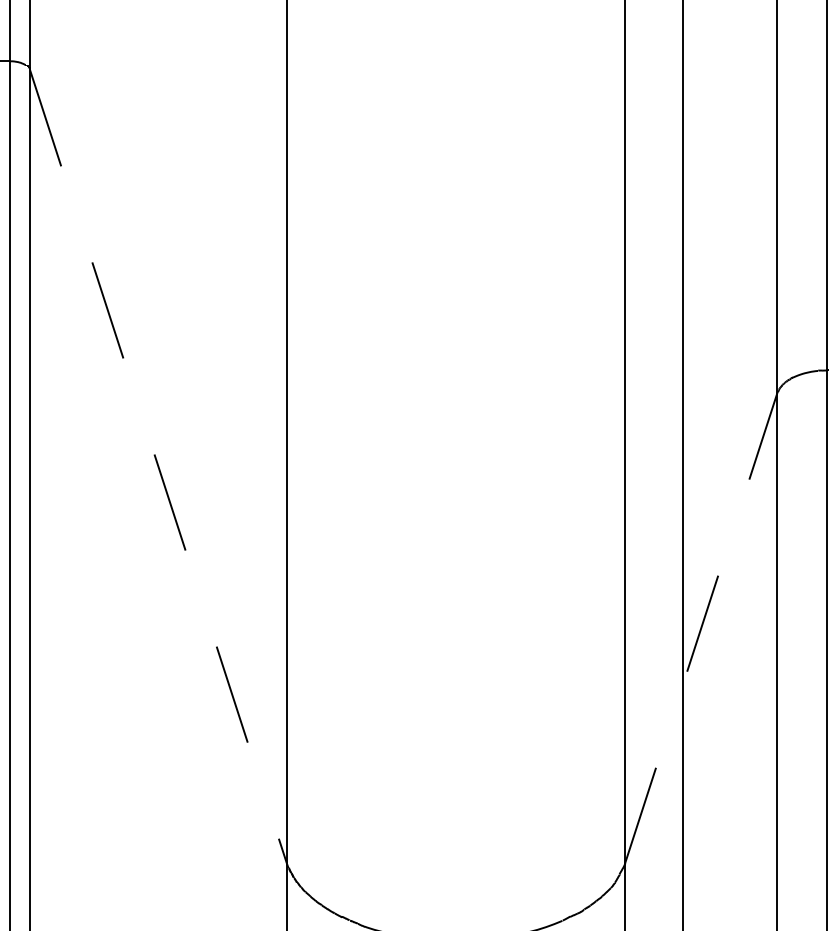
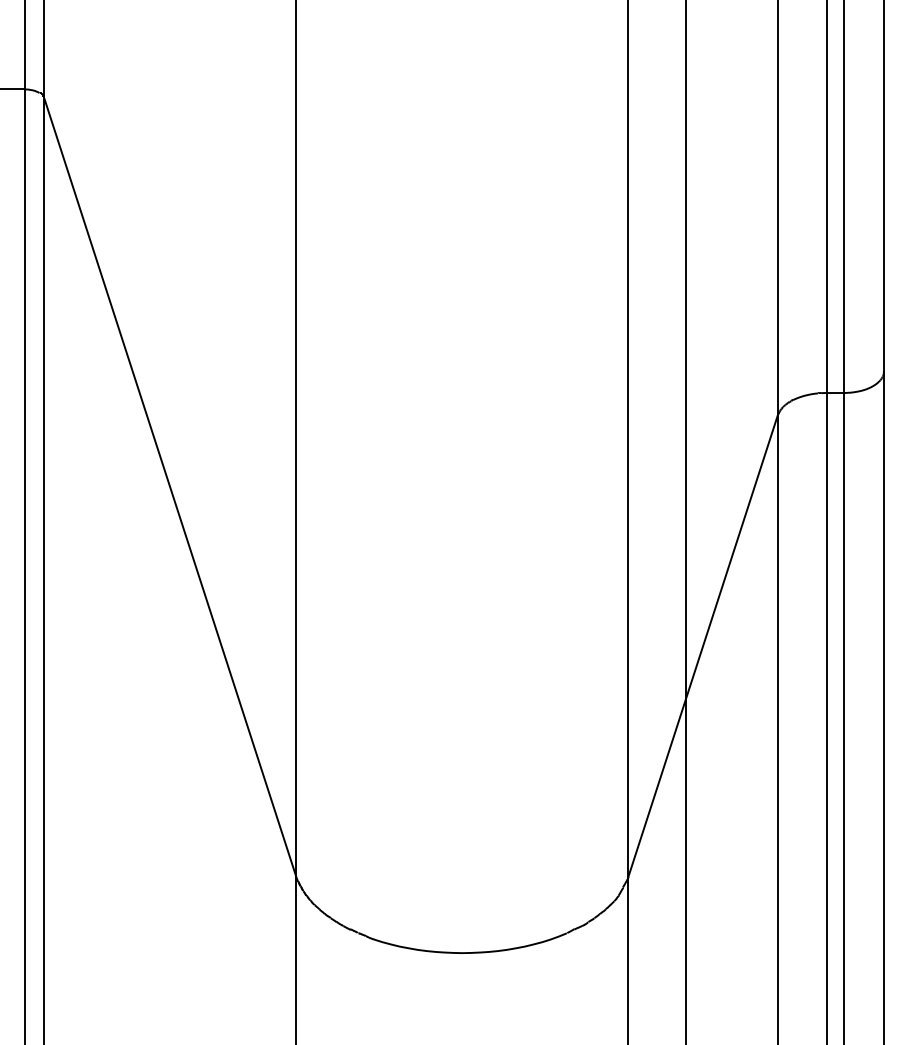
line: (158, 467) -> (170, 488), dashed -> solid
line: (701, 628) -> (703, 646), dashed -> solid

